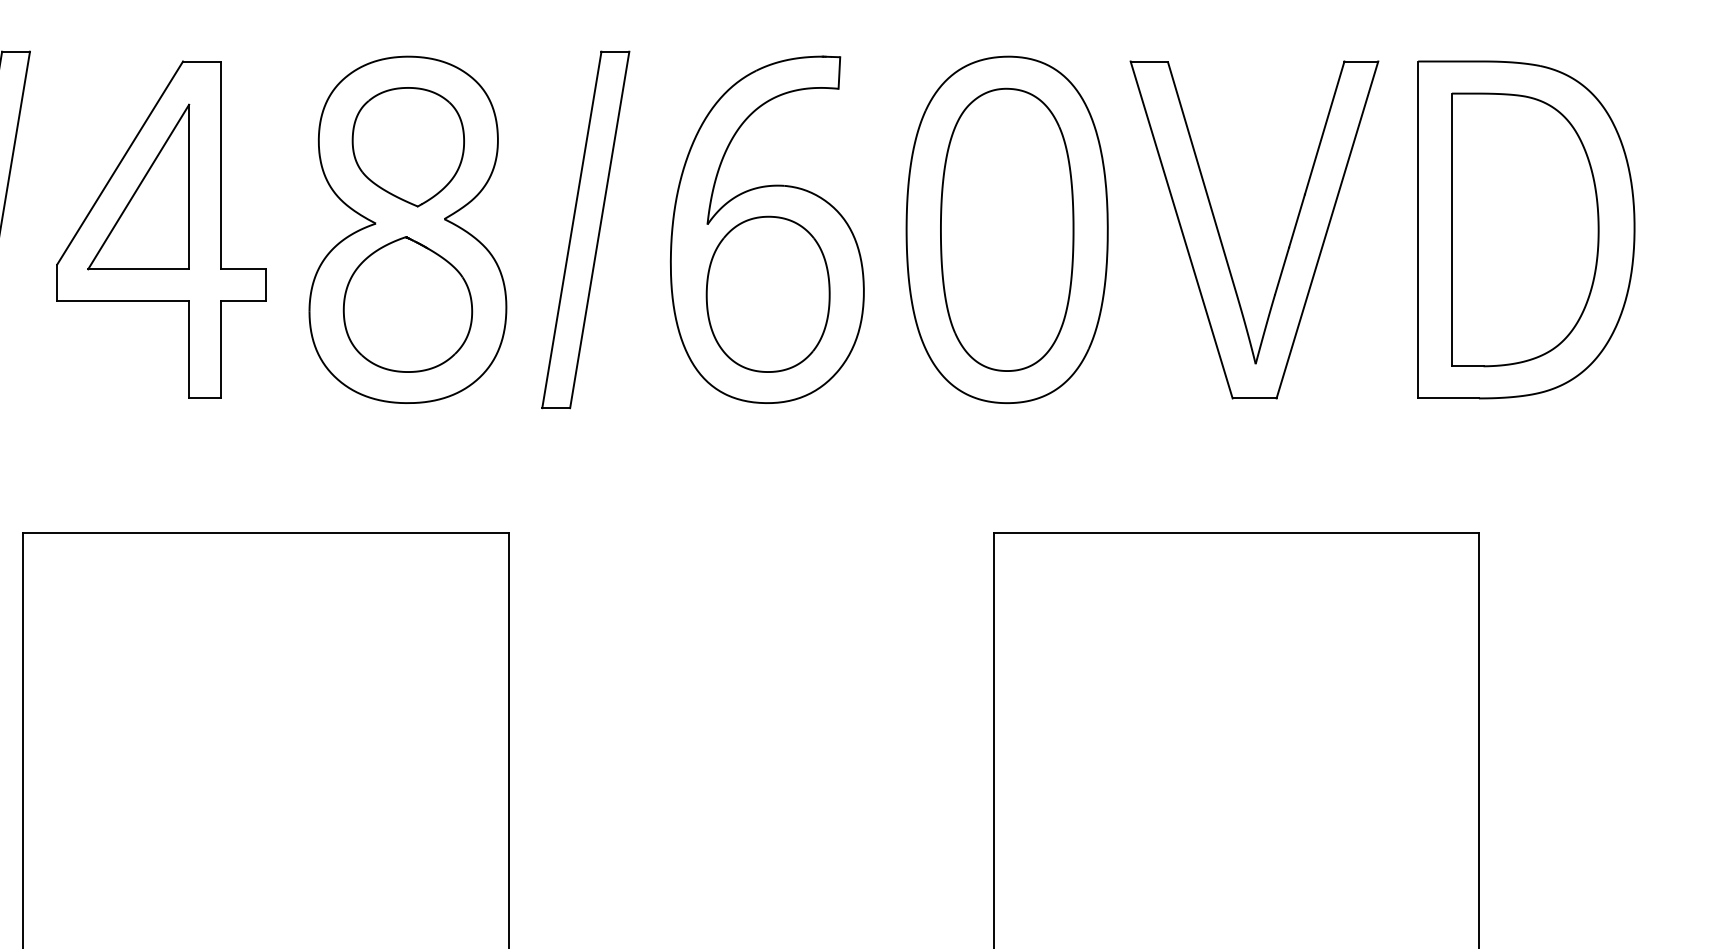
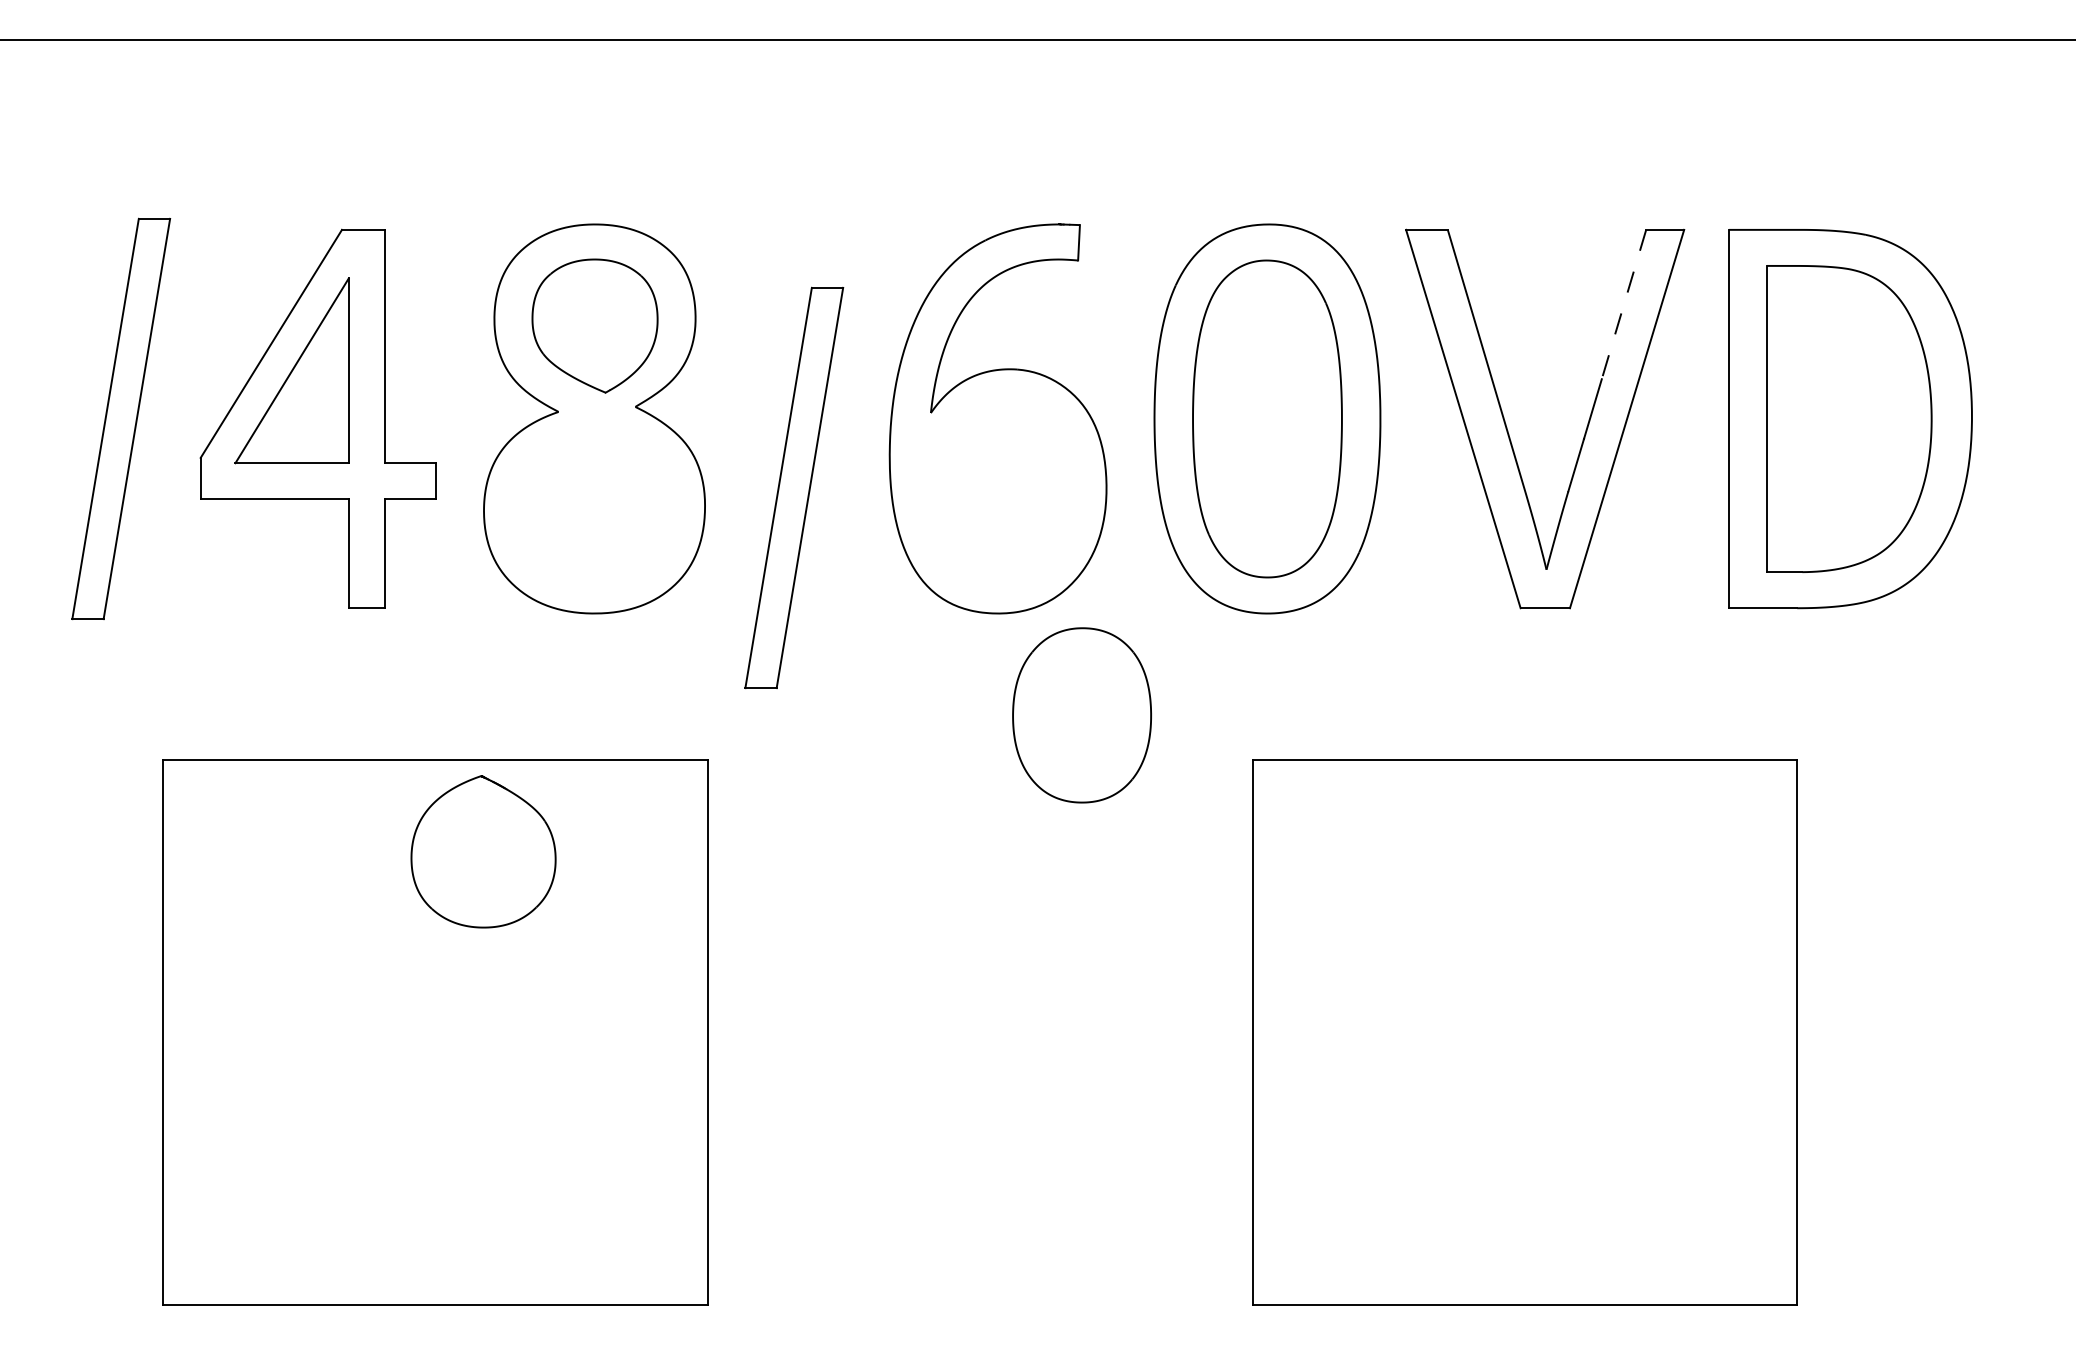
line: (1325, 127) -> (1624, 304), solid -> dashed
part: (586, 229) -> (794, 487), moved
part: (767, 294) -> (1081, 715), moved
part: (407, 304) -> (483, 851), moved

